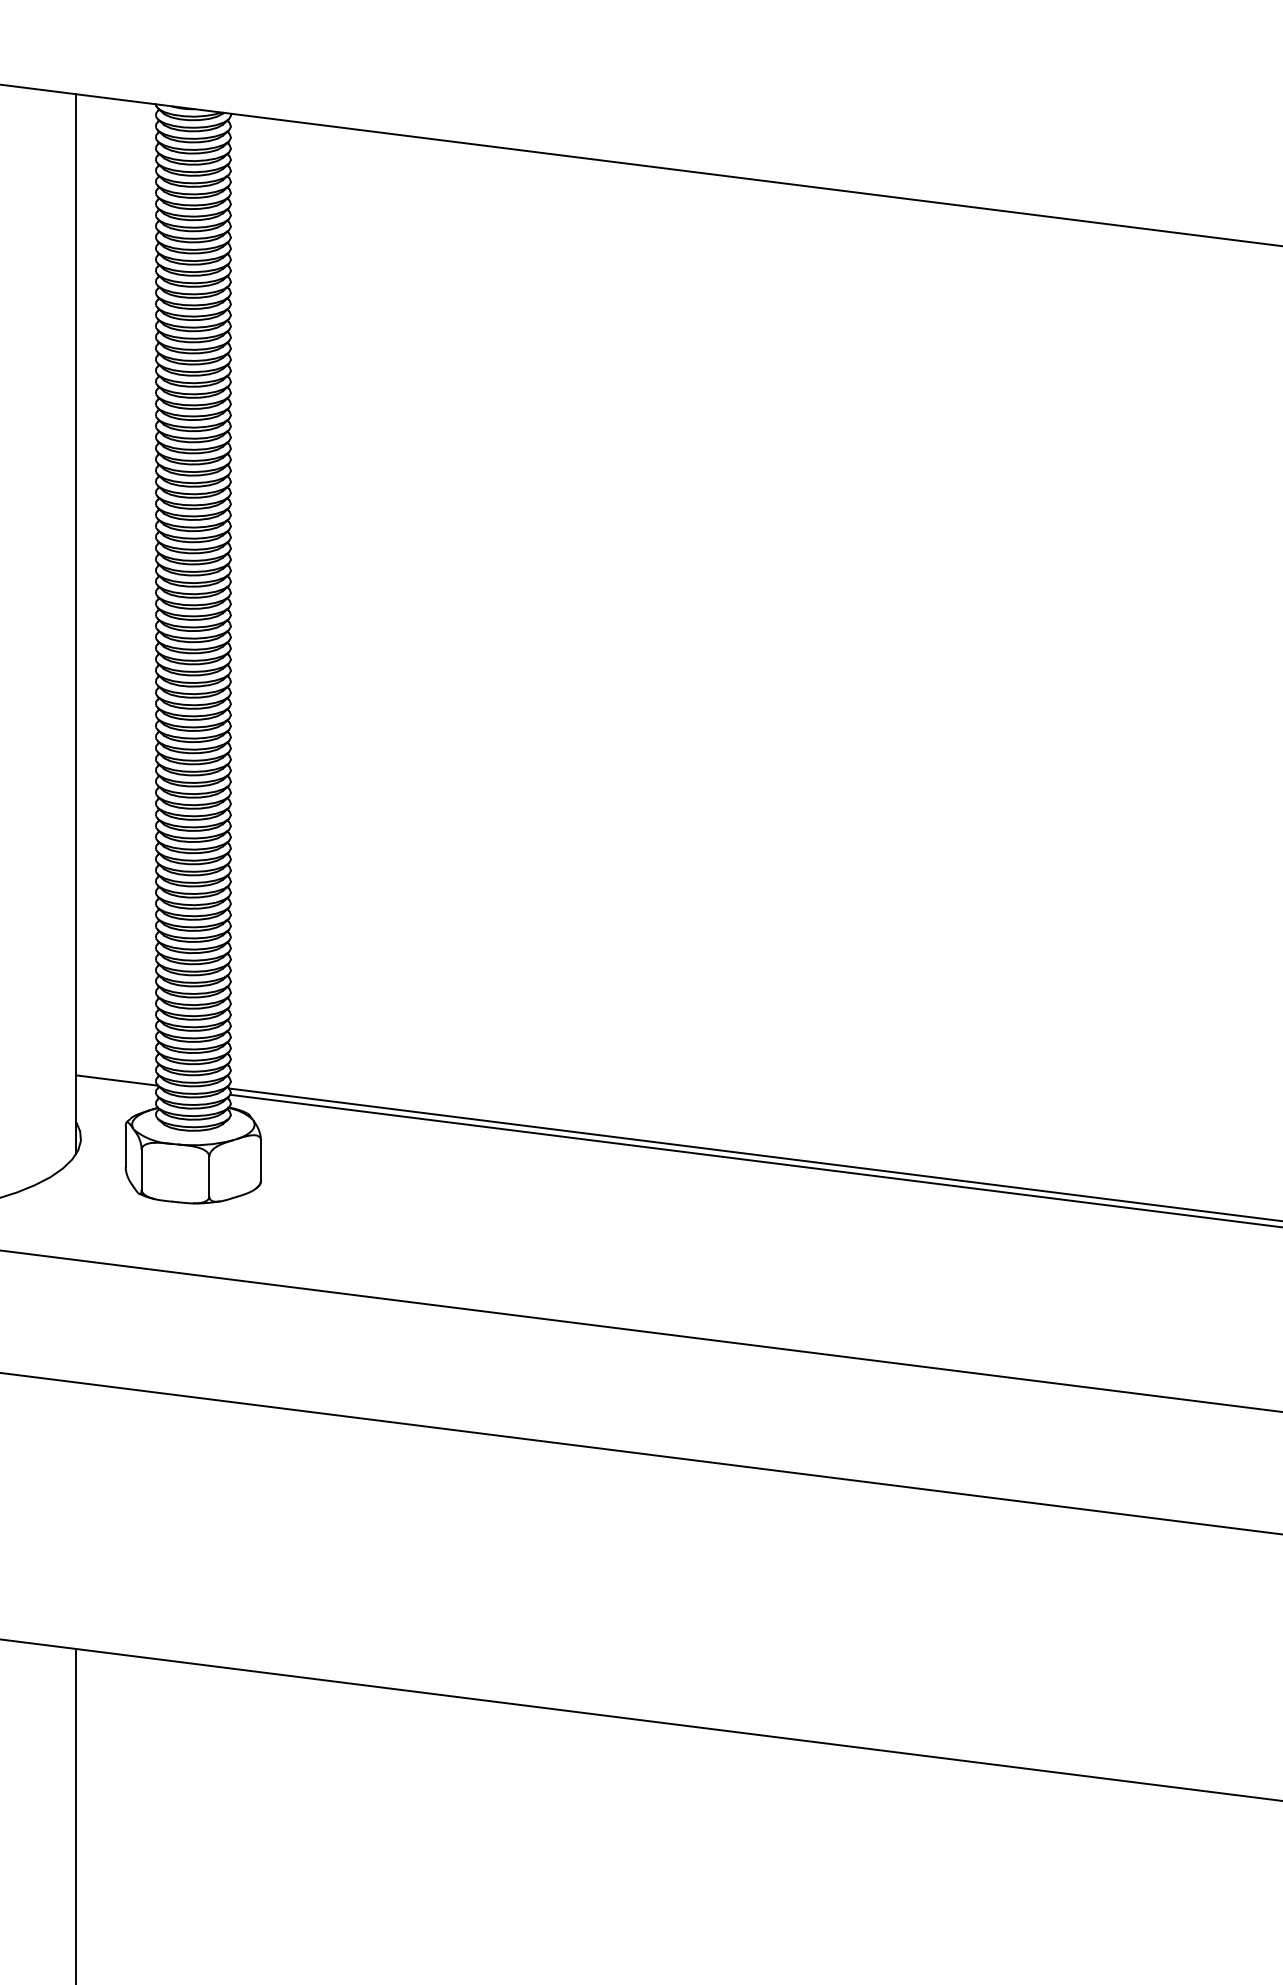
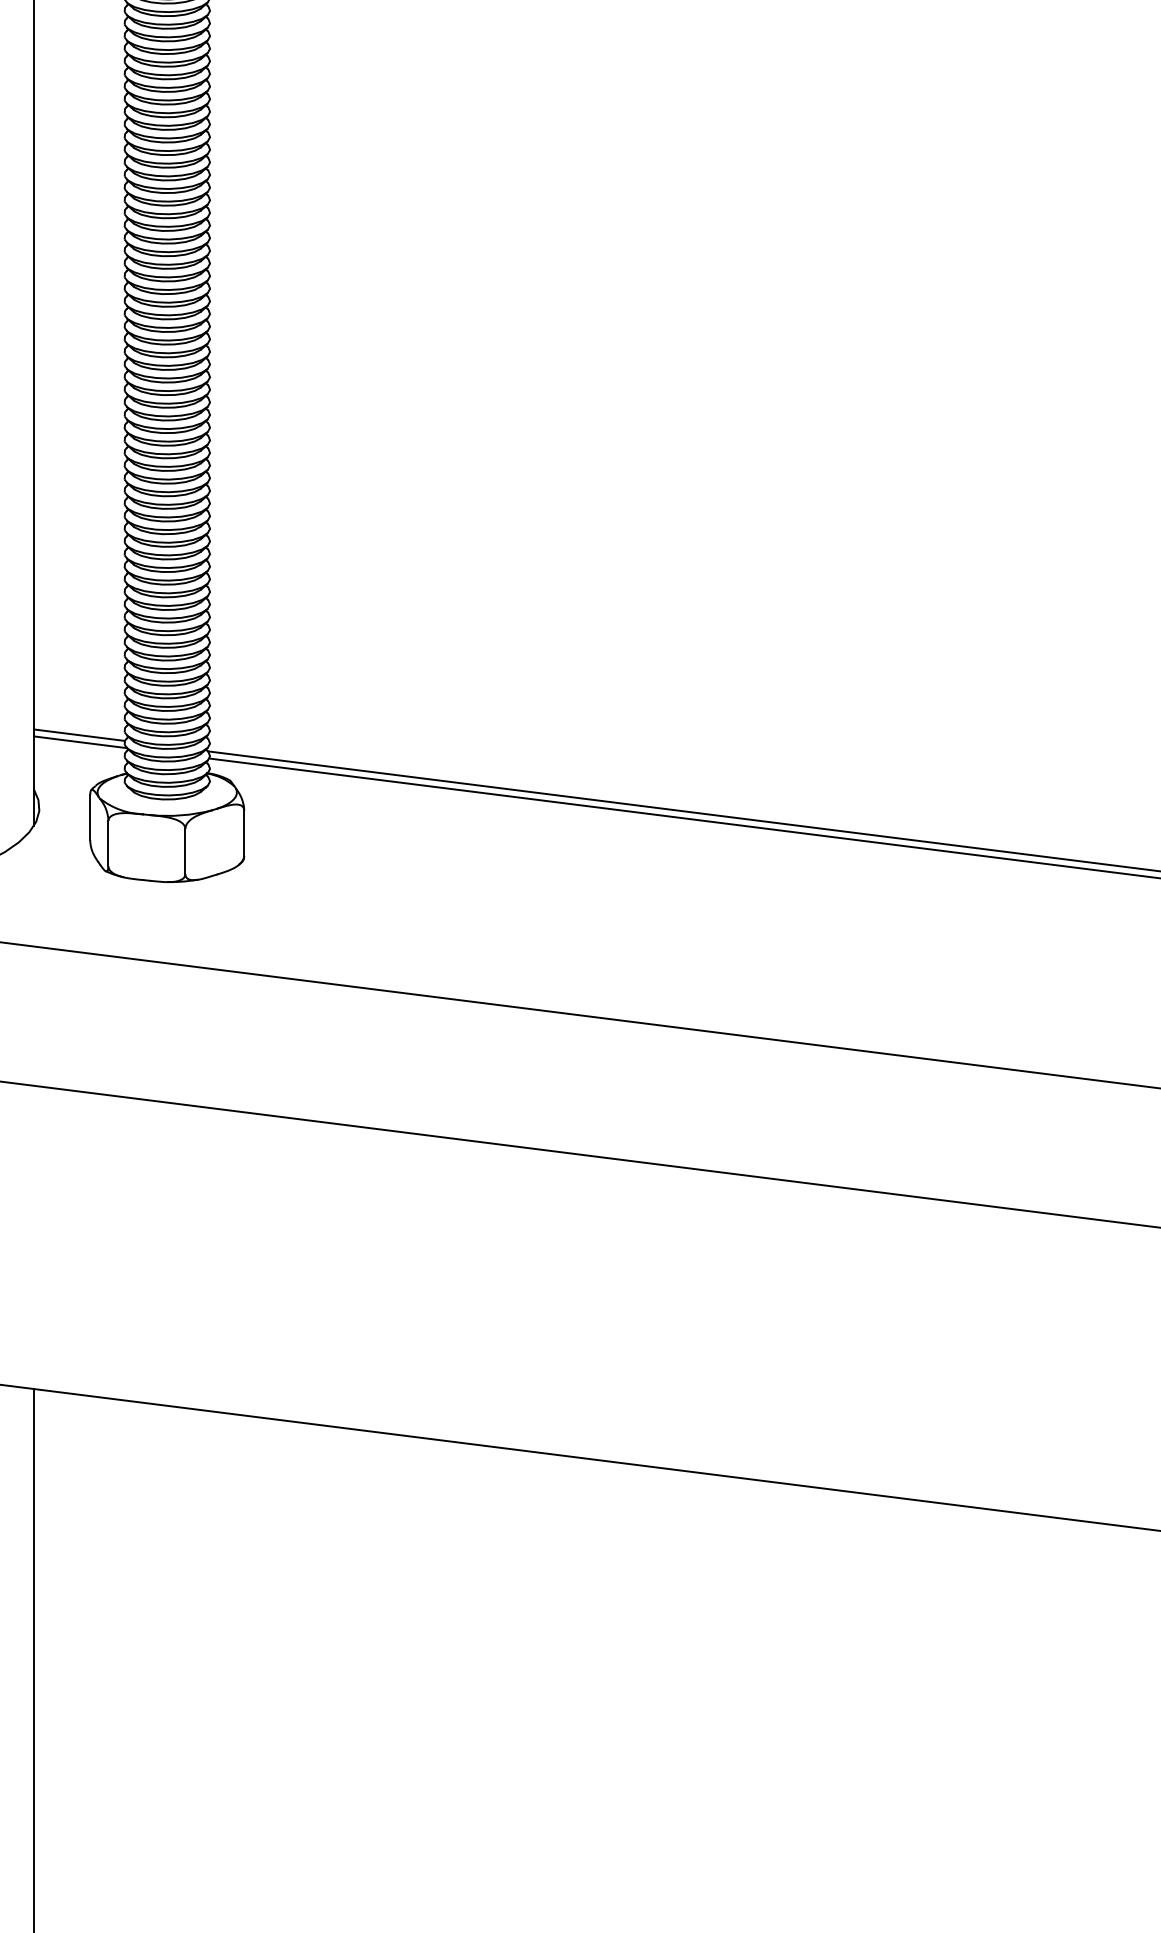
line: (116, 1074) -> (79, 735), added

